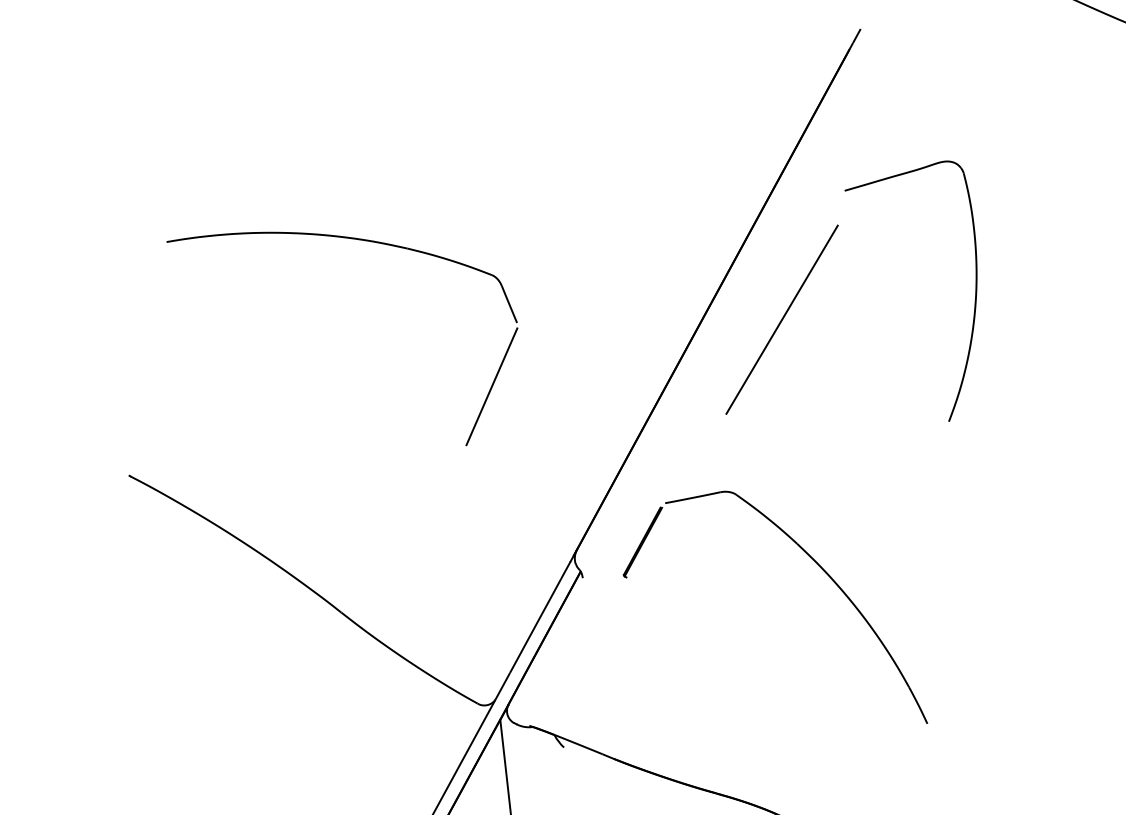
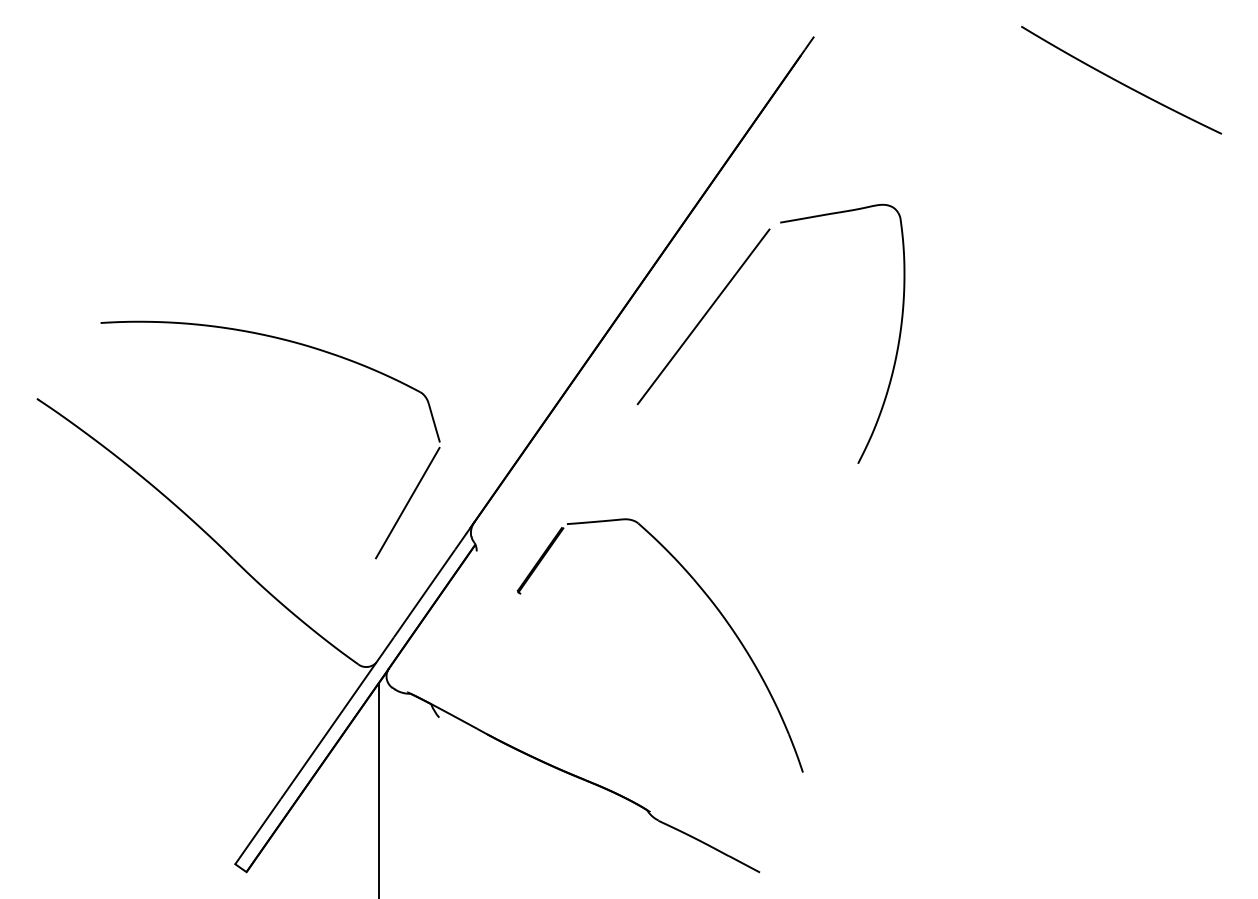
part: (364, 241) -> (297, 344), moved
part: (974, 297) -> (897, 343), moved
part: (819, 567) -> (713, 605), moved

